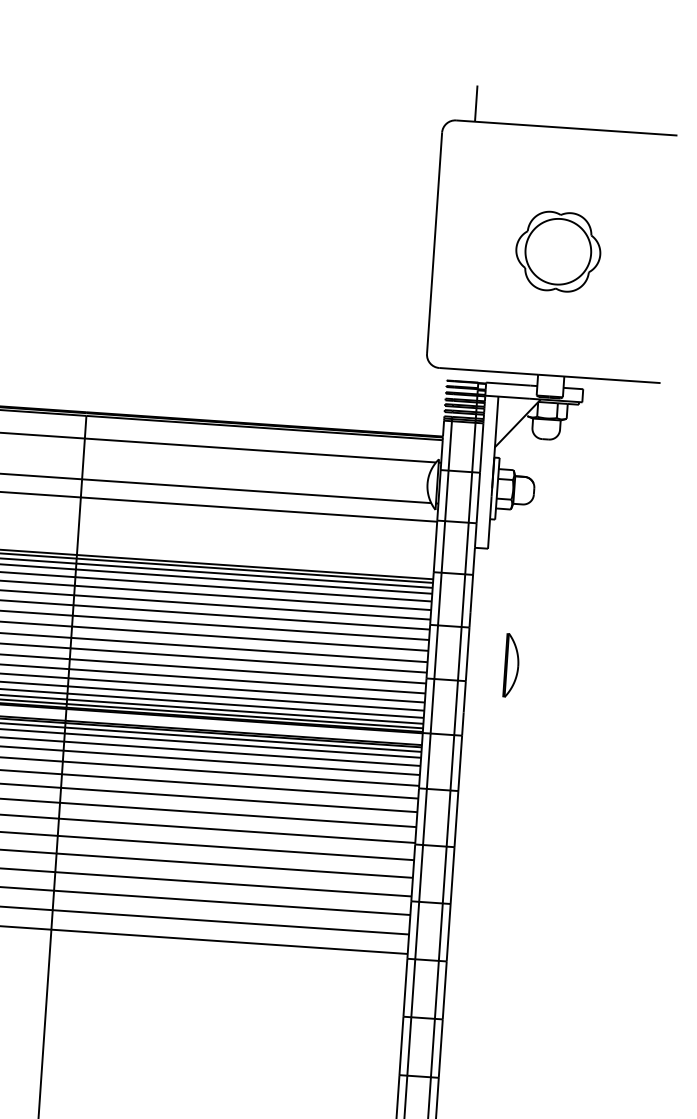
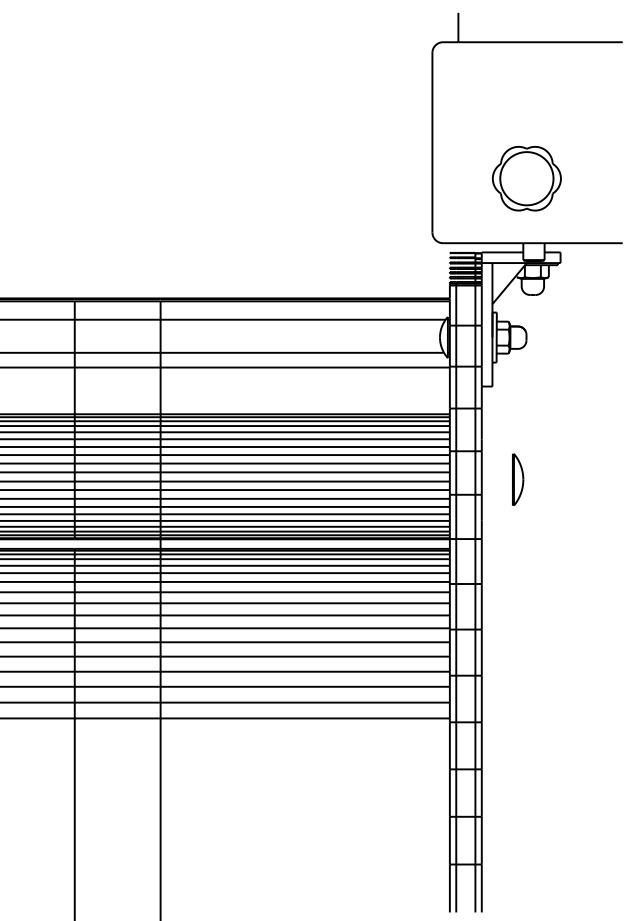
part: (557, 251) -> (526, 178), moved

